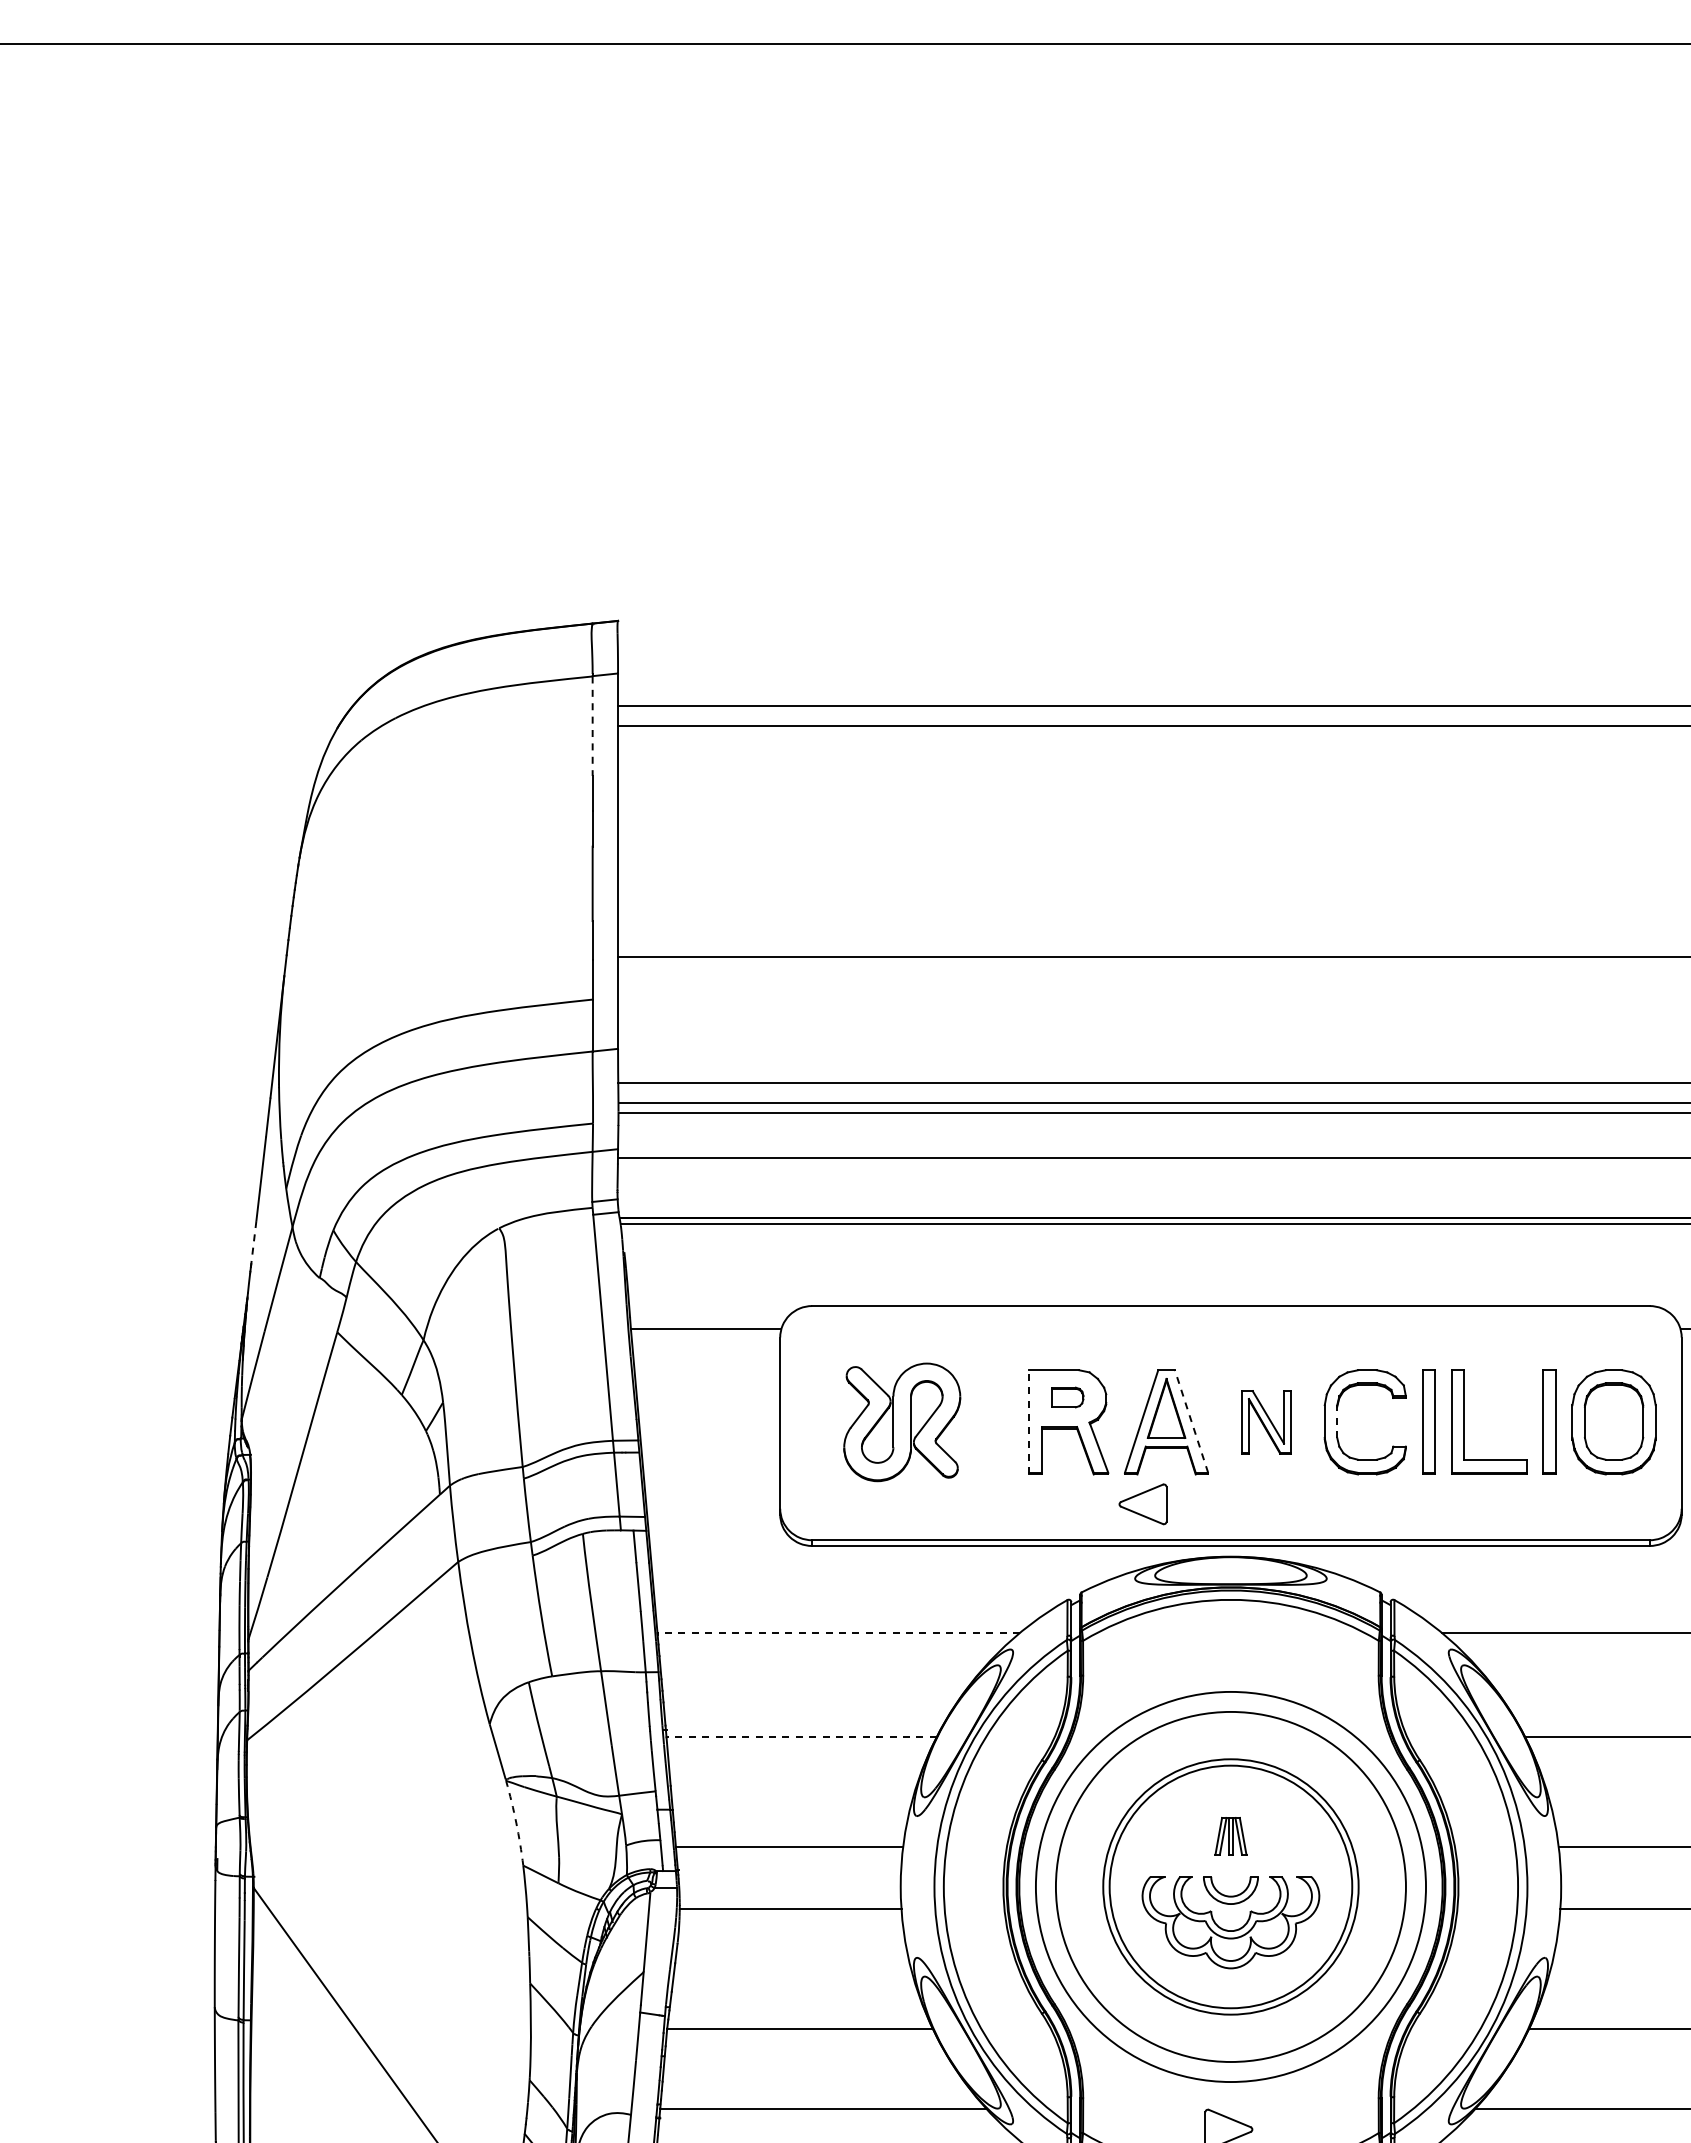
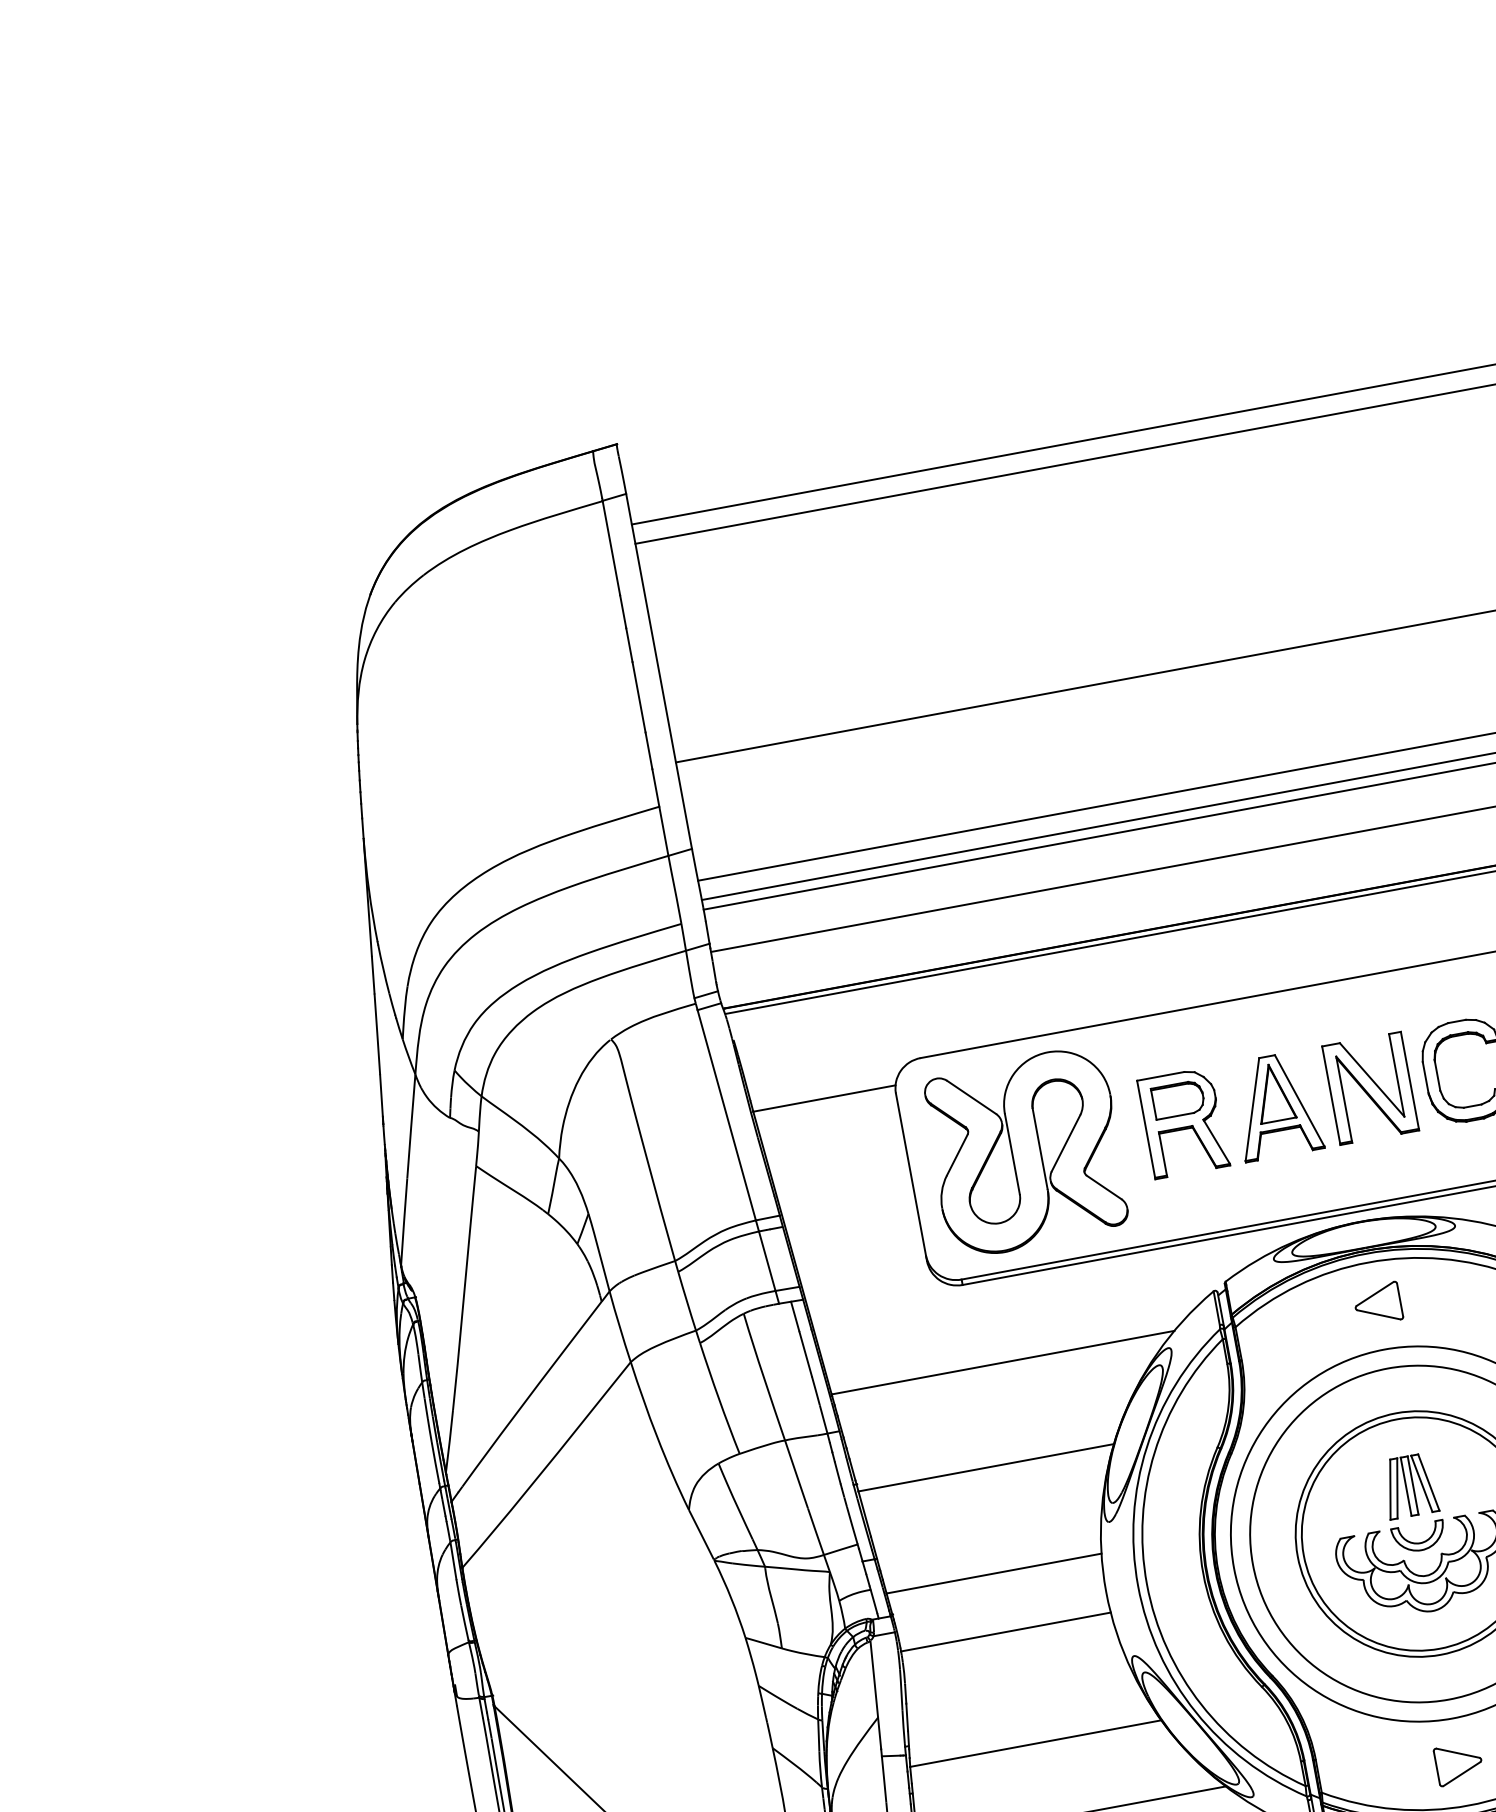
line: (592, 726) -> (611, 548), dashed -> solid
line: (253, 1246) -> (381, 1099), dashed -> solid
part: (1067, 1397) -> (1178, 1099), size x1.67
line: (1029, 1421) -> (1146, 1129), dashed -> solid
line: (1191, 1421) -> (1299, 1100), dashed -> solid
line: (1337, 1421) -> (1437, 1075), dashed -> solid
part: (901, 1422) -> (1025, 1152), size x1.67
part: (1266, 1422) -> (1370, 1088), size x1.67
part: (1142, 1504) -> (1377, 1304), moved
line: (838, 1633) -> (1002, 1363), dashed -> solid
line: (801, 1737) -> (986, 1467), dashed -> solid
arc: (516, 1823) -> (731, 1599), dashed -> solid
part: (1230, 1836) -> (1409, 1486), size x1.67

